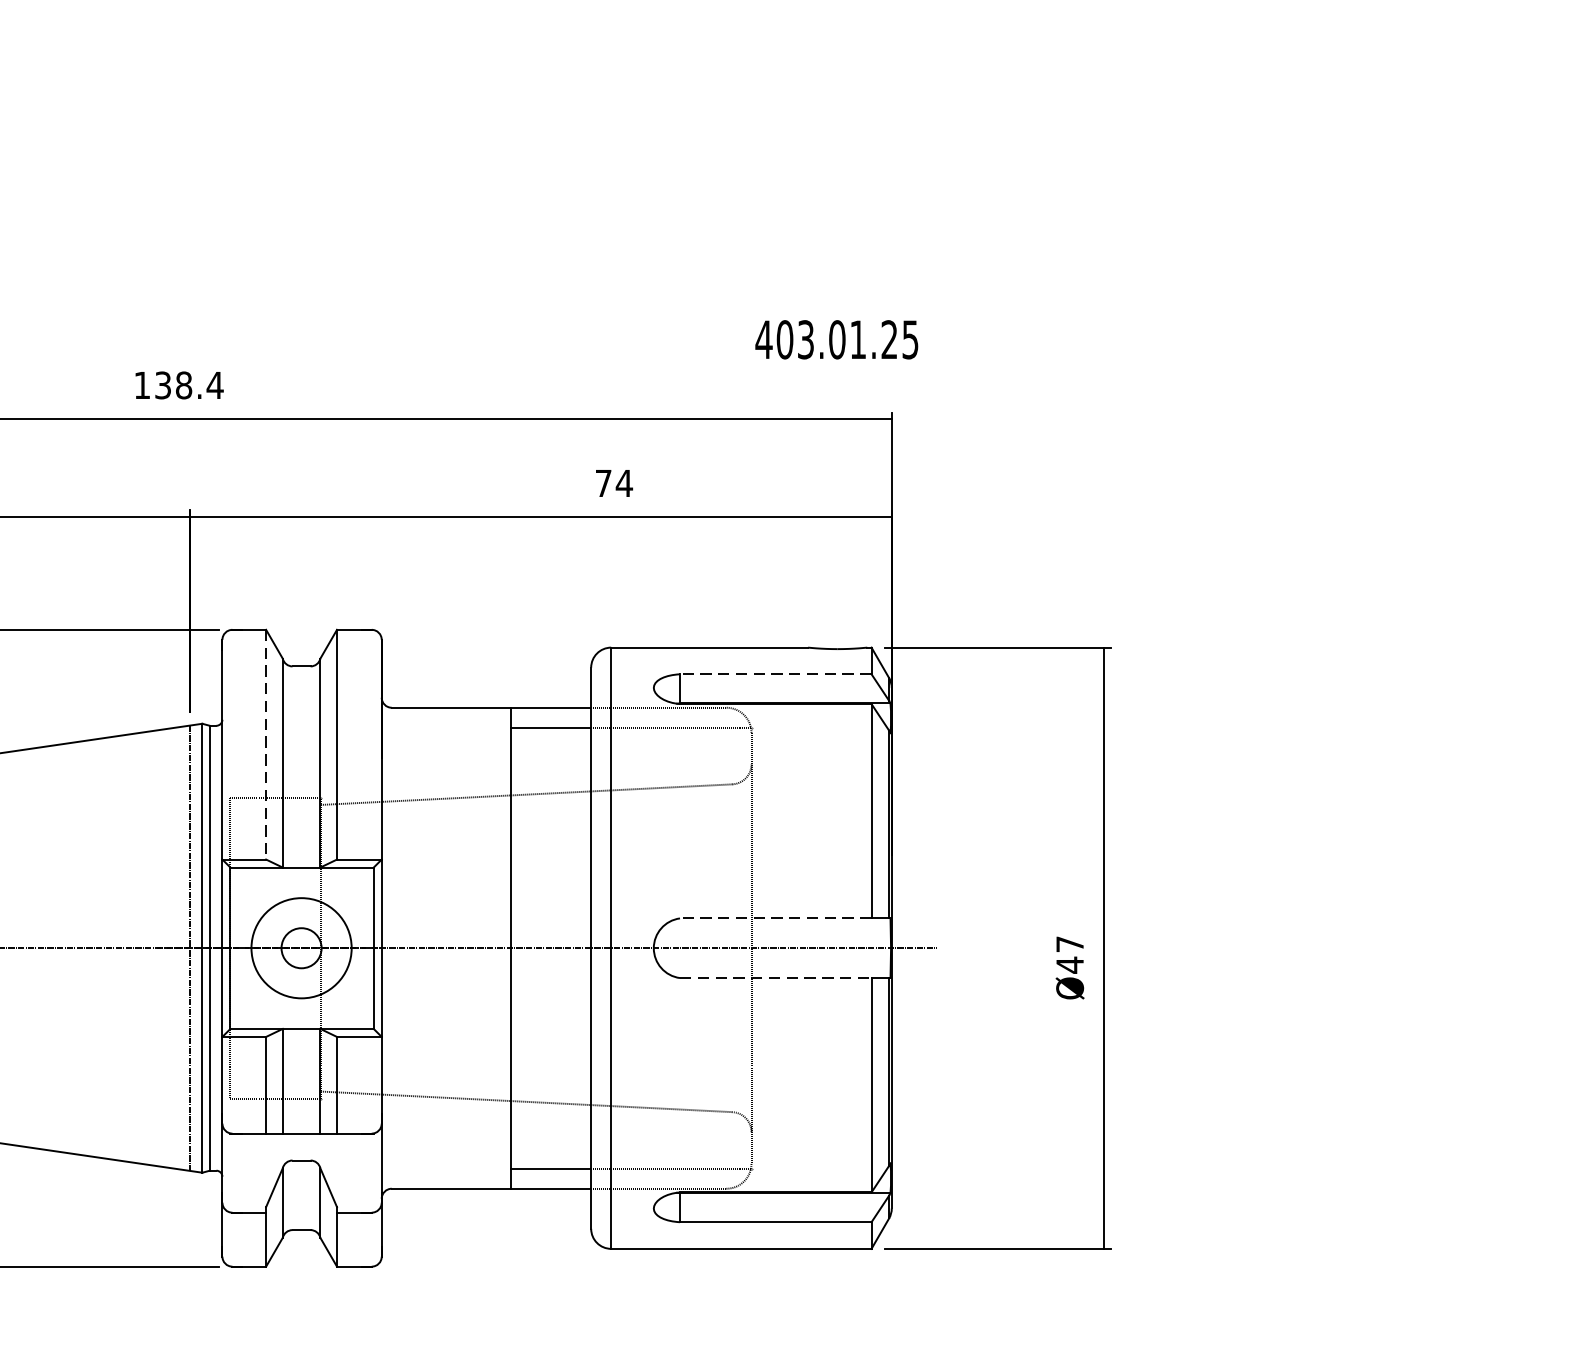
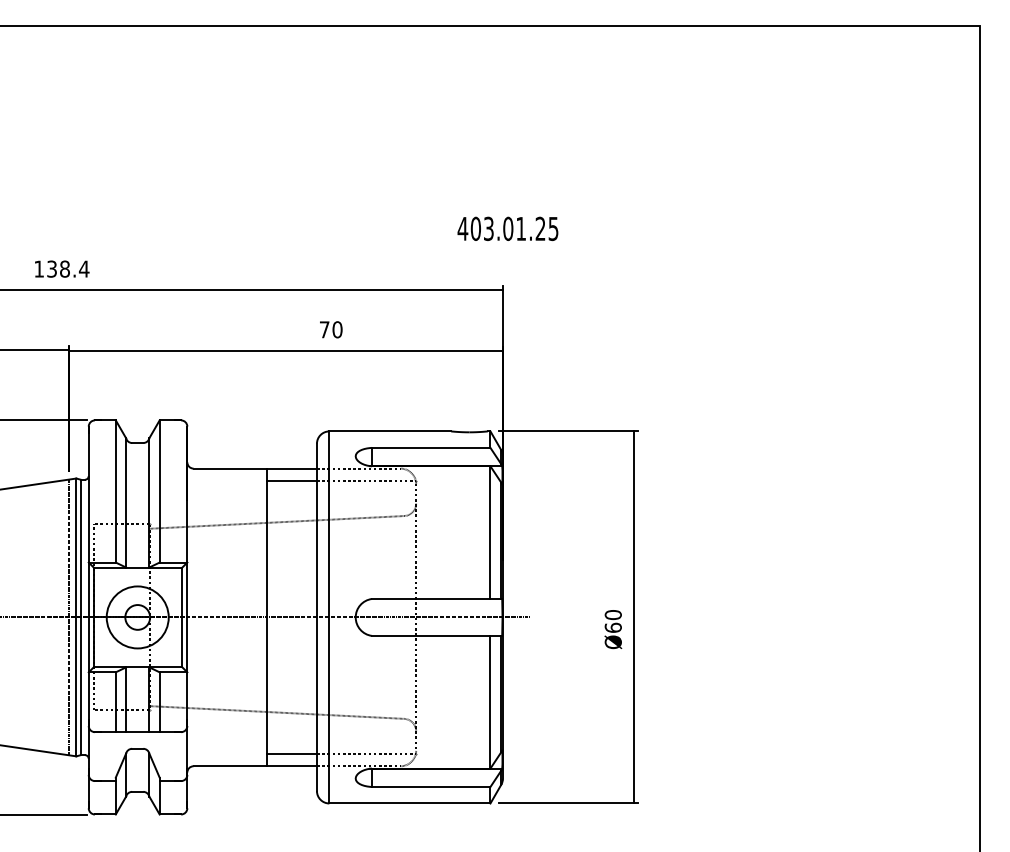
text: (836, 339) -> (507, 228), moved
text: (624, 482) -> (337, 329), 74 -> 70
line: (774, 673) -> (430, 447), dashed -> solid
line: (265, 744) -> (115, 491), dashed -> solid
line: (774, 919) -> (430, 599), dashed -> solid
text: (1068, 954) -> (612, 621), Ø47 -> Ø60
line: (776, 977) -> (431, 635), dashed -> solid

